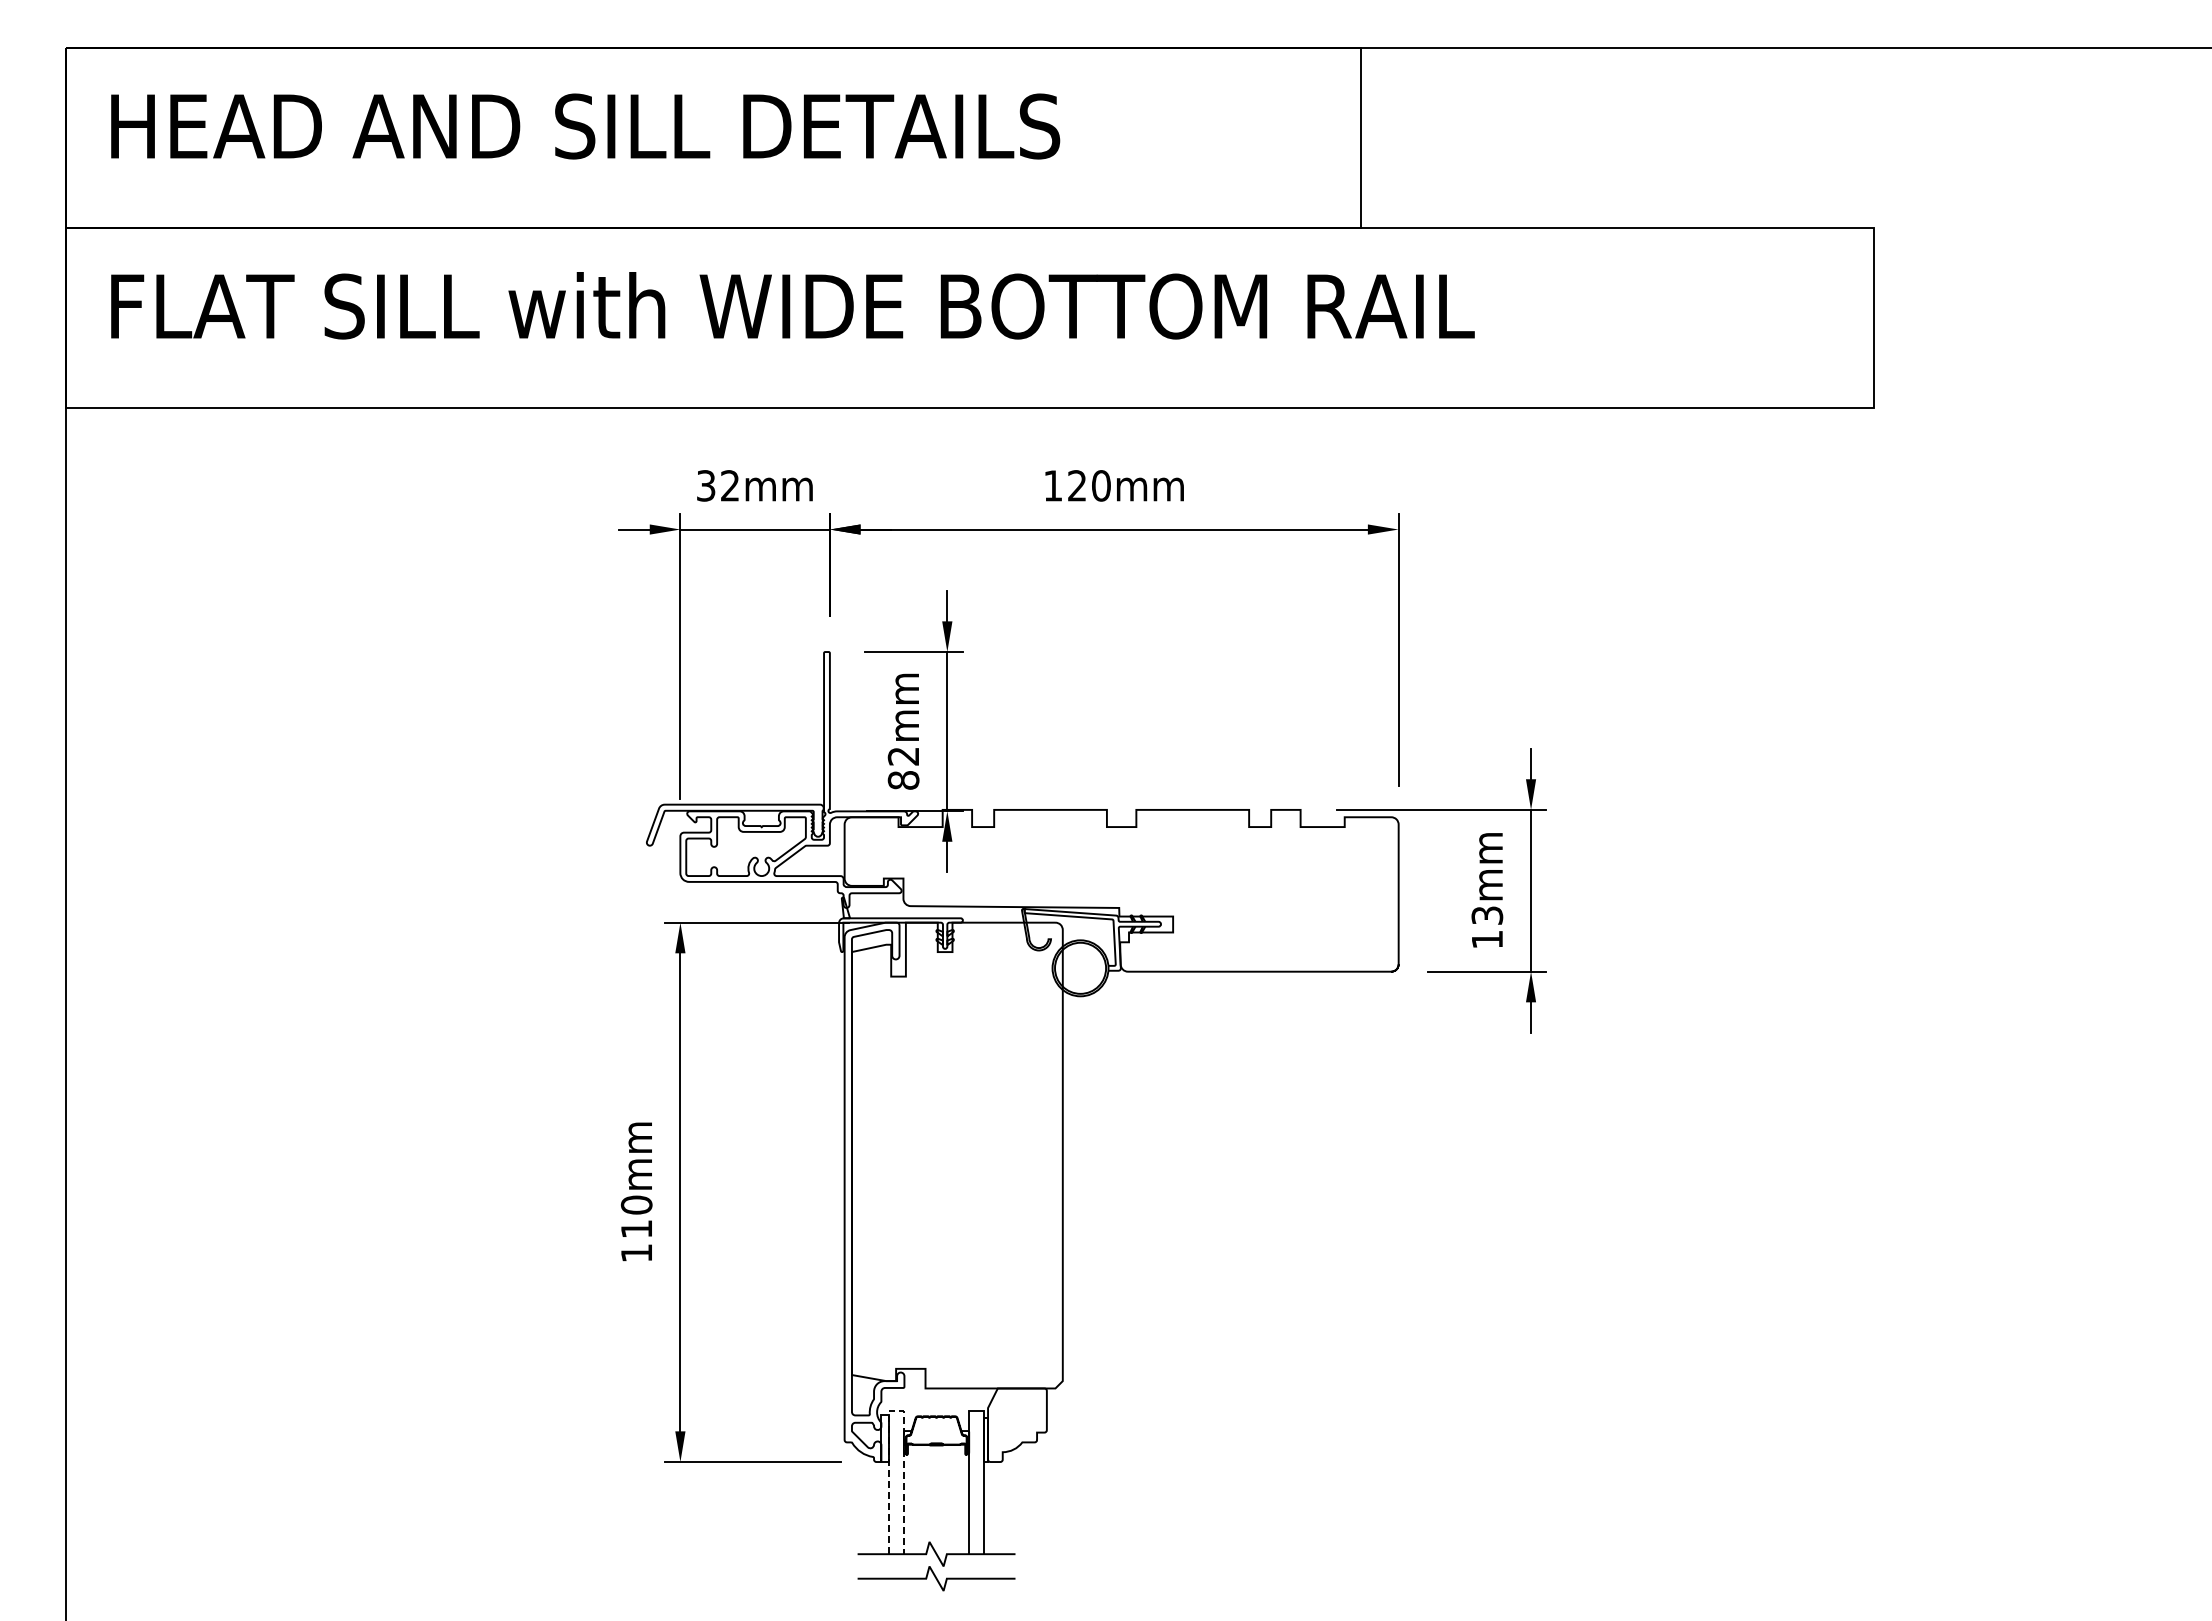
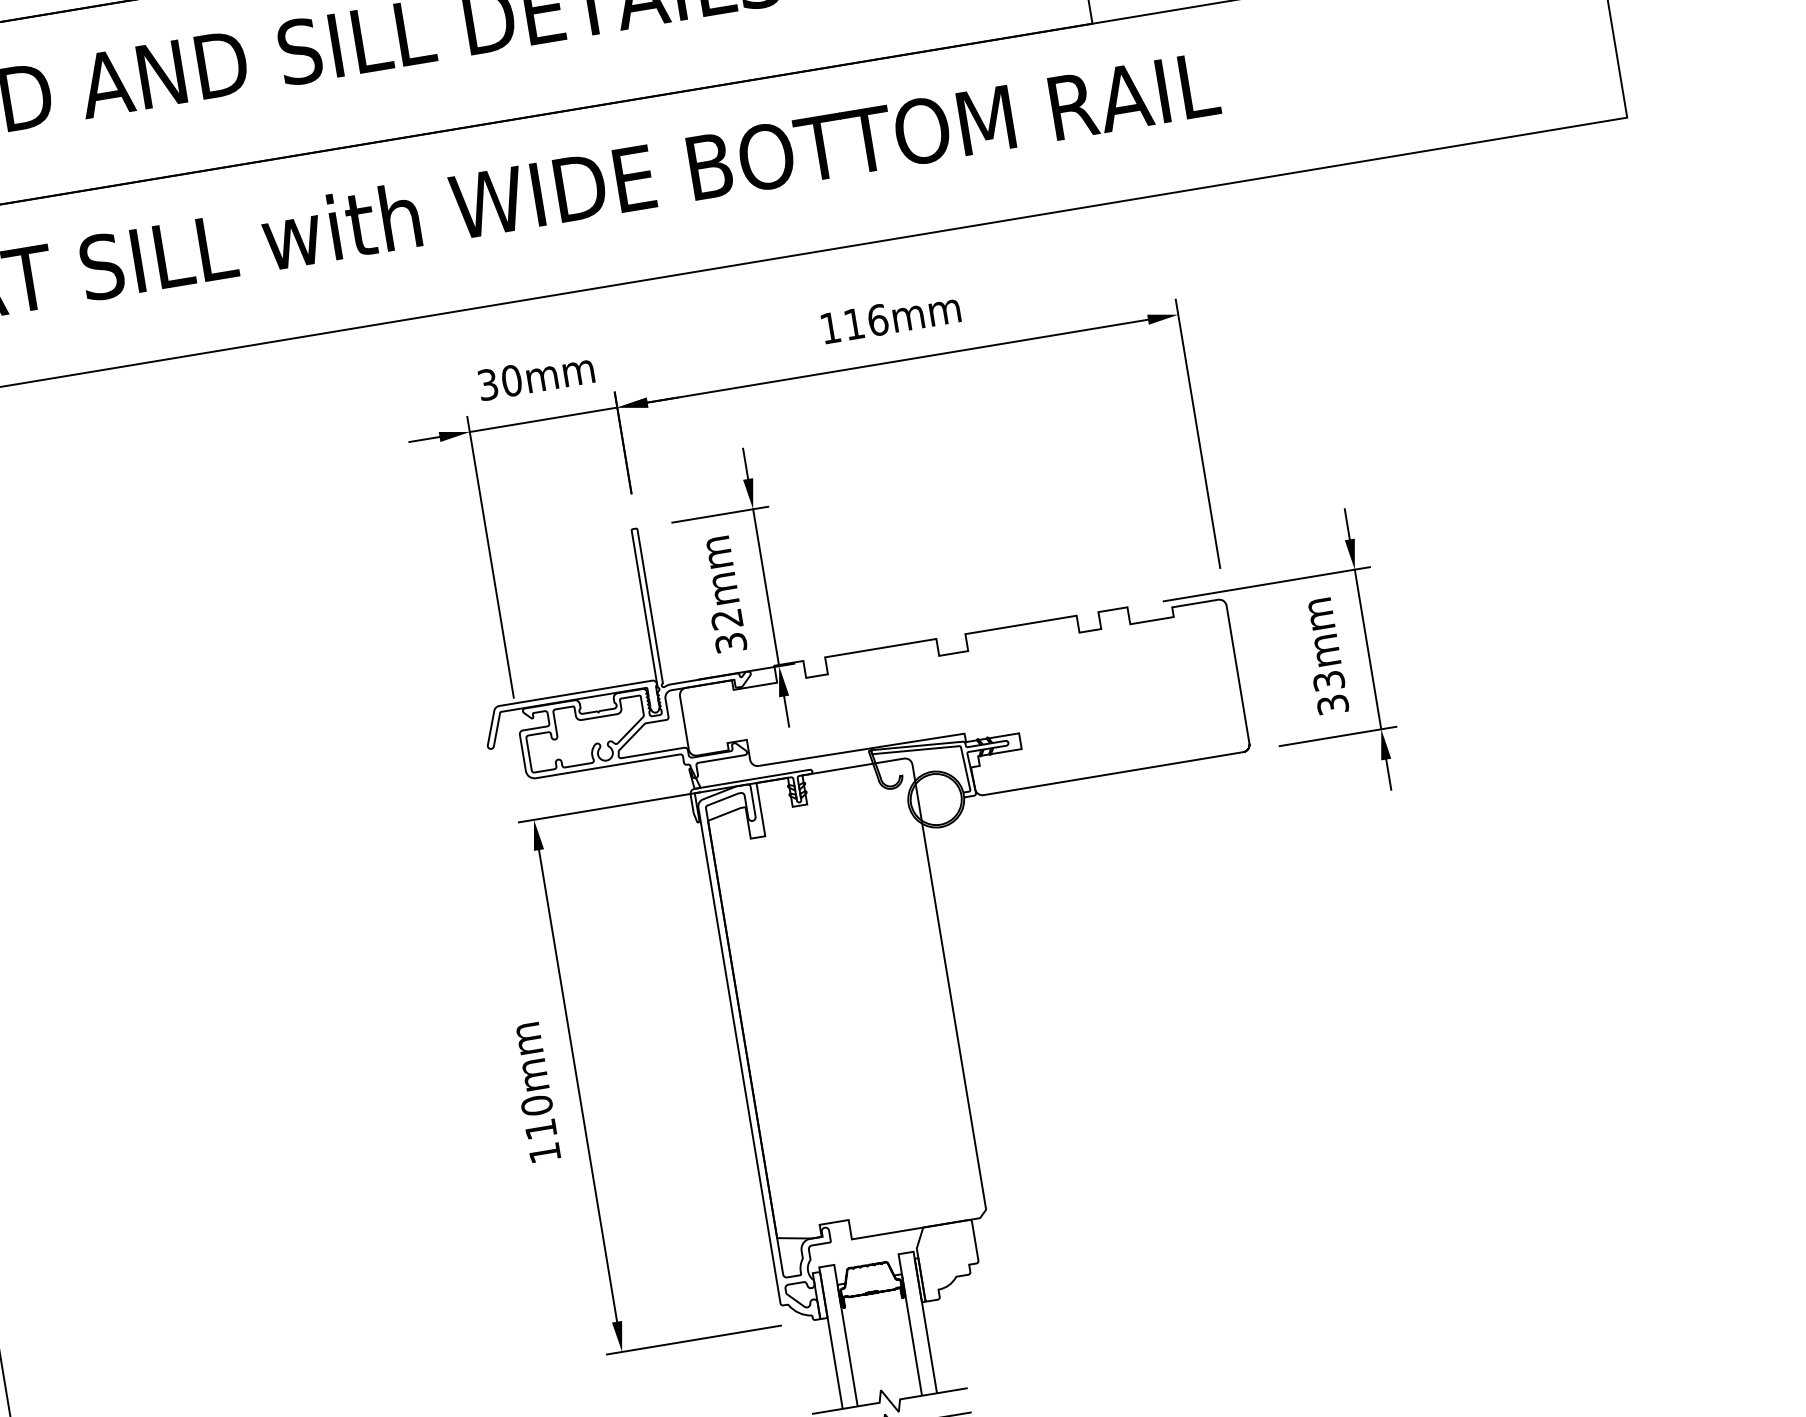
text: (729, 485) -> (511, 380), 32mm -> 30mm
text: (1089, 485) -> (866, 321), 120mm -> 116mm
text: (903, 780) -> (730, 643), 82mm -> 32mm
text: (1487, 939) -> (1333, 704), 13mm -> 33mm
line: (896, 1410) -> (826, 1265), dashed -> solid

